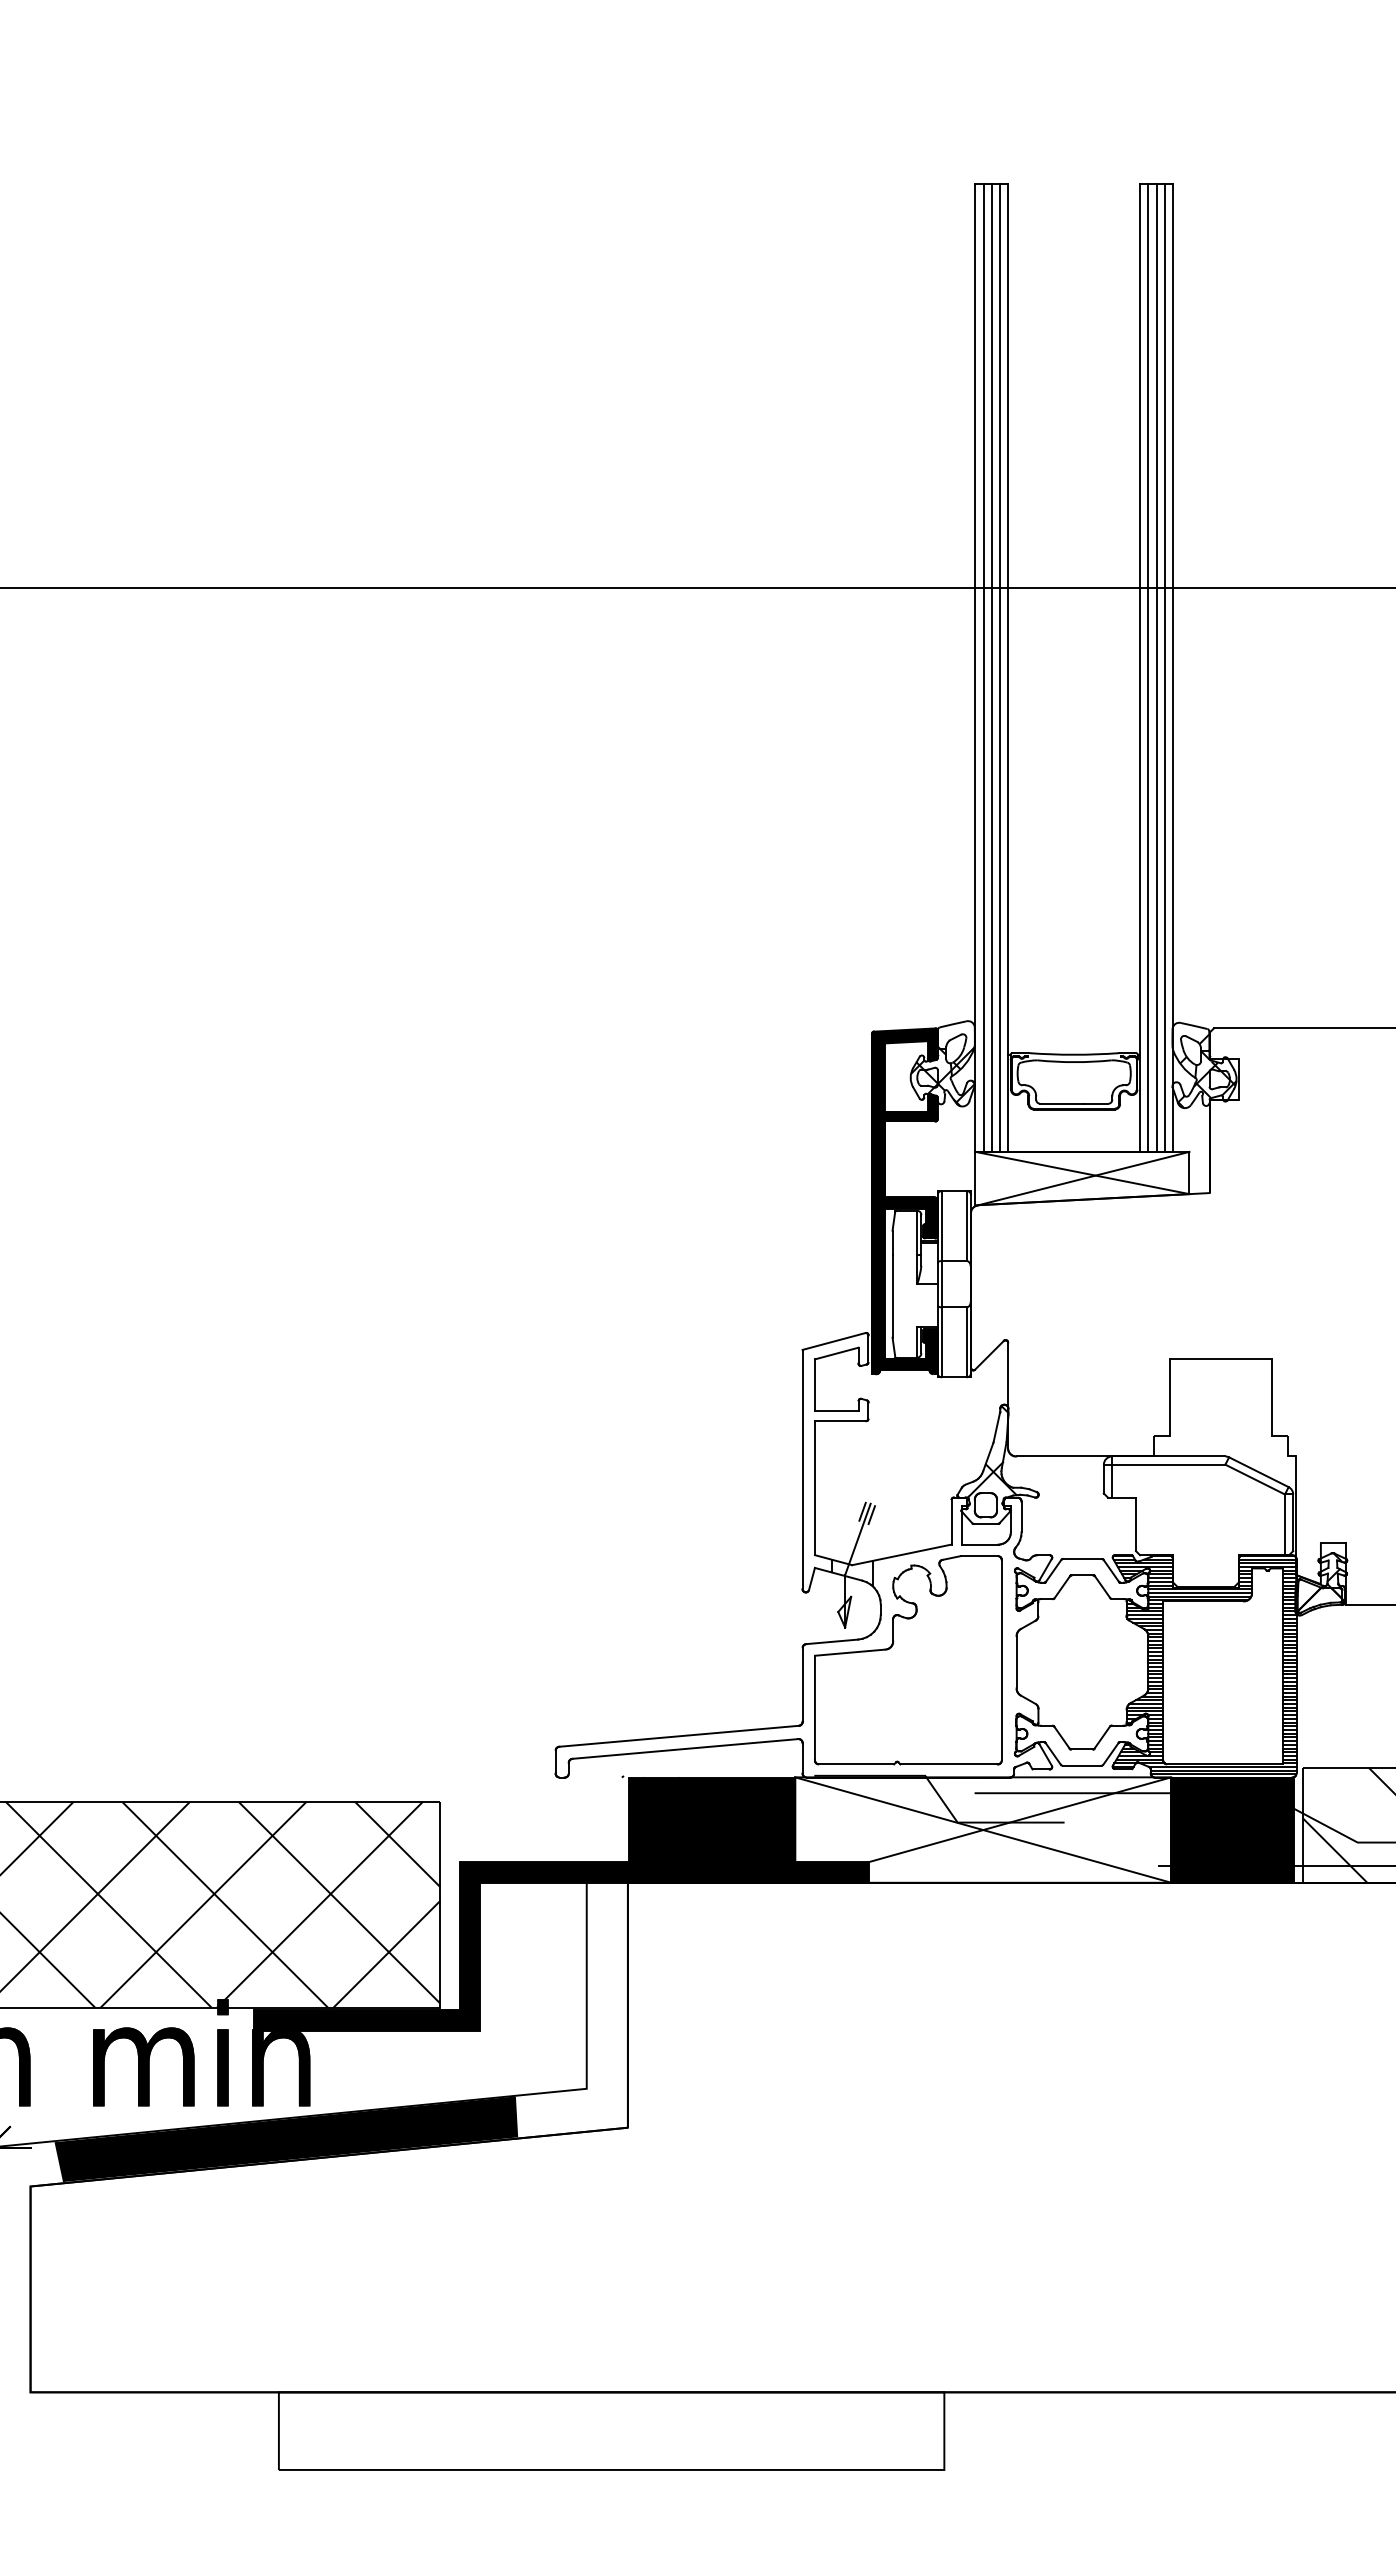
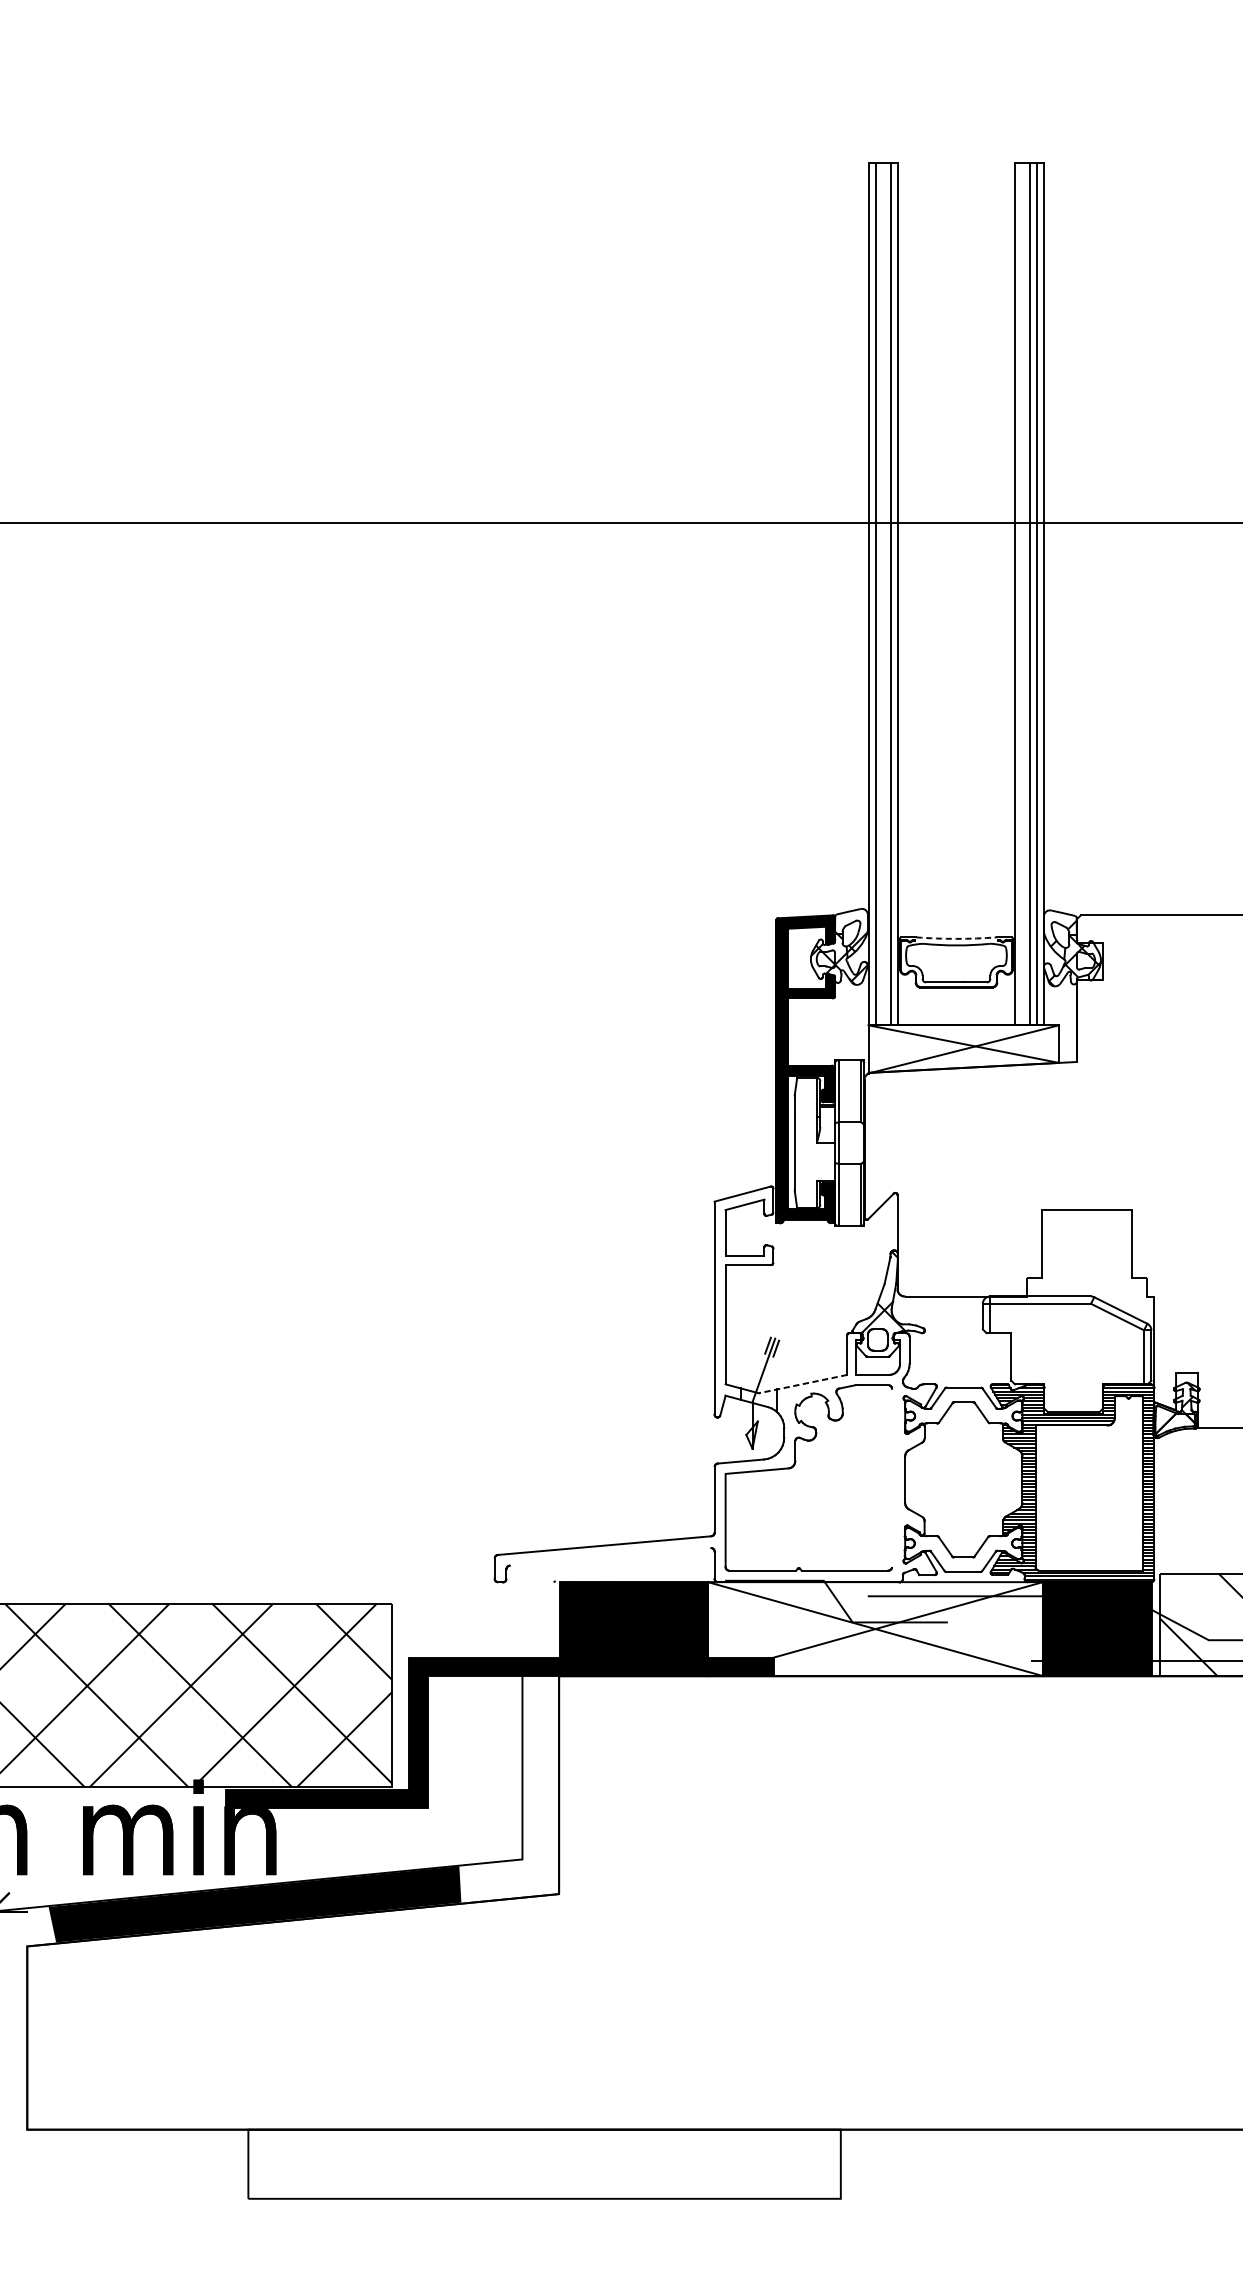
line: (991, 667) -> (882, 594), removed
line: (1148, 667) -> (1022, 594), removed
arc: (1074, 1054) -> (956, 938), solid -> dashed
line: (901, 1554) -> (802, 1383), solid -> dashed
line: (1001, 1660) -> (891, 1478), removed
line: (685, 1748) -> (610, 1556), removed

